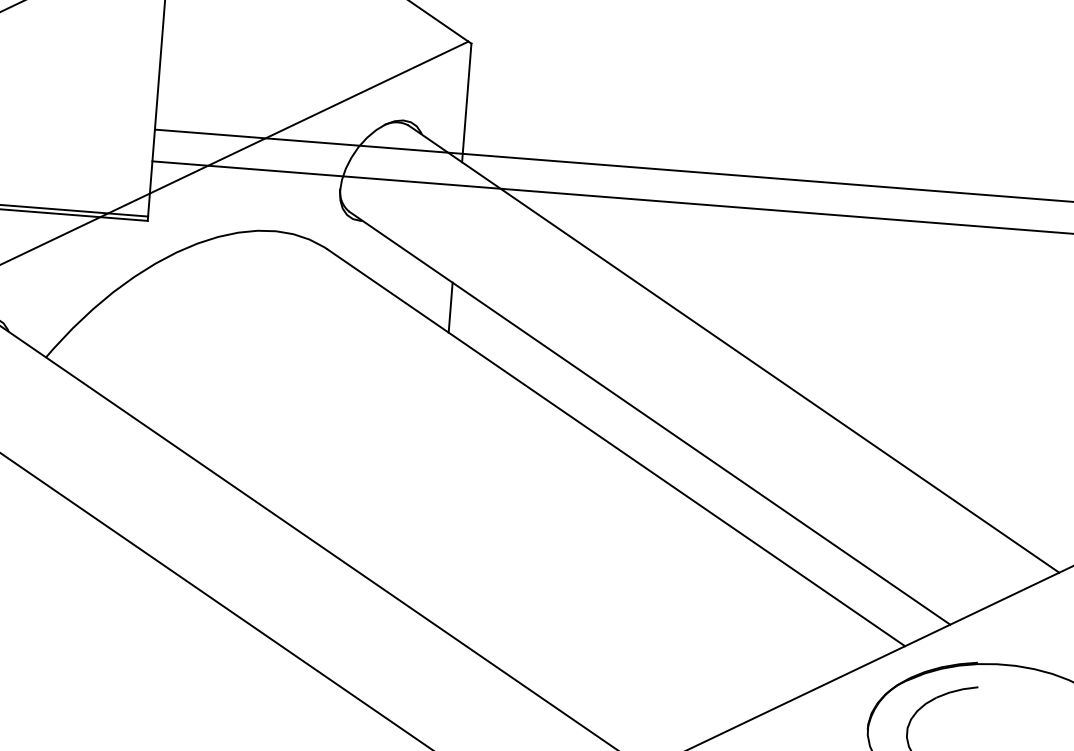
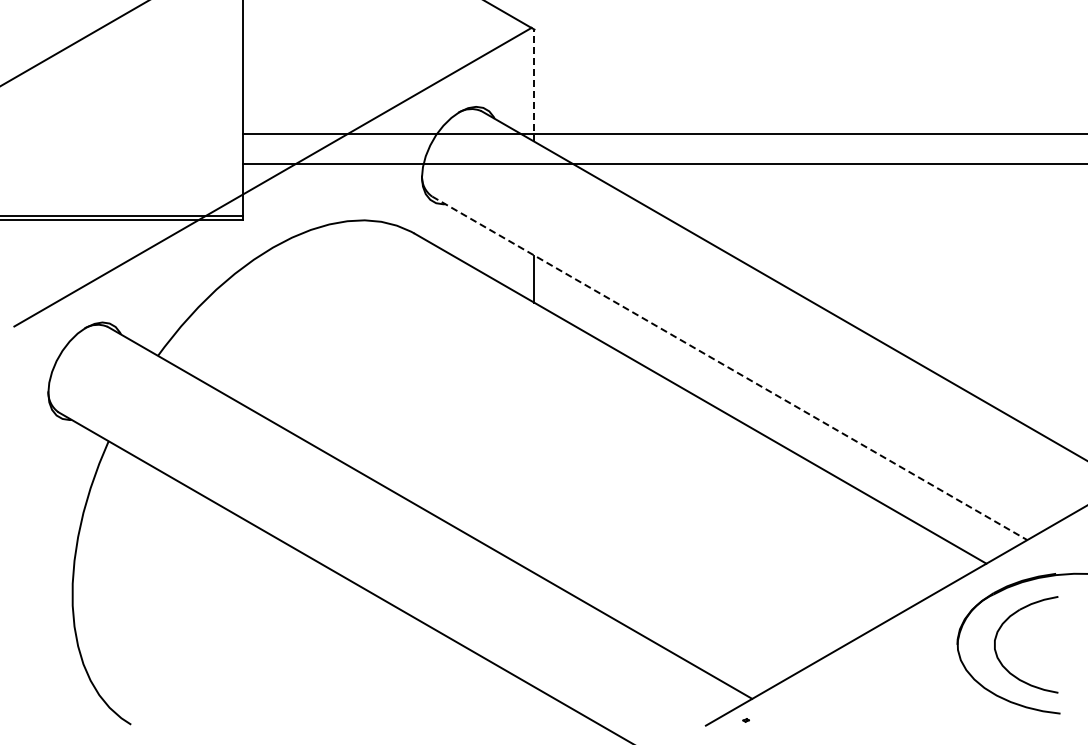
line: (466, 102) -> (534, 85), solid -> dashed
line: (649, 418) -> (729, 368), solid -> dashed

